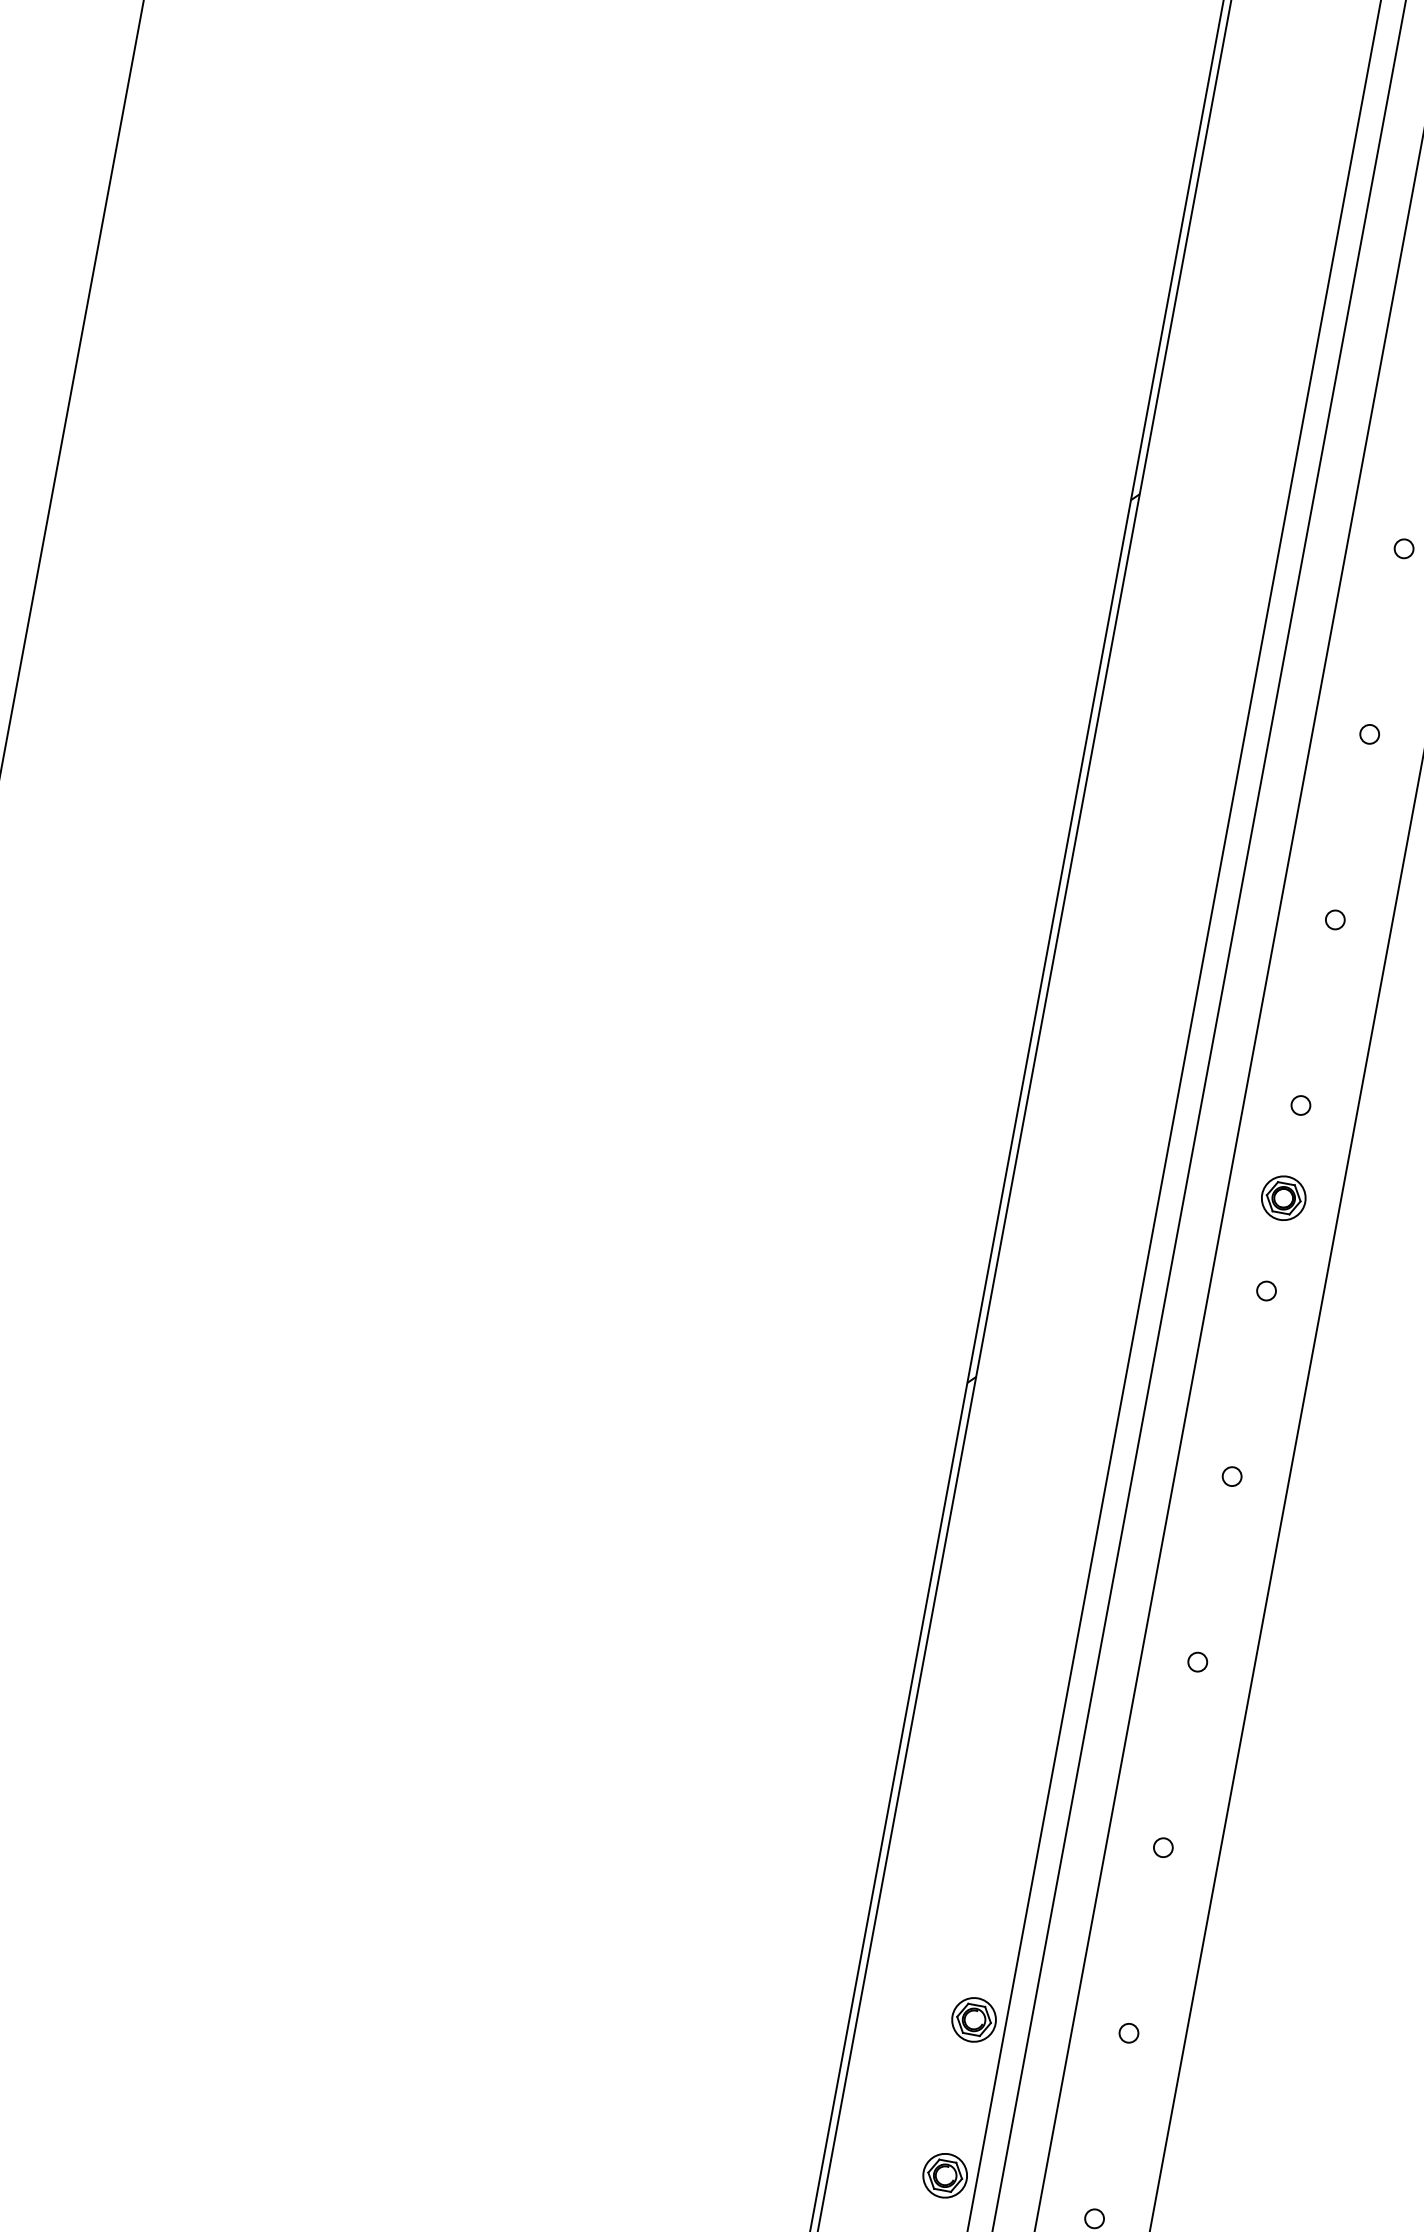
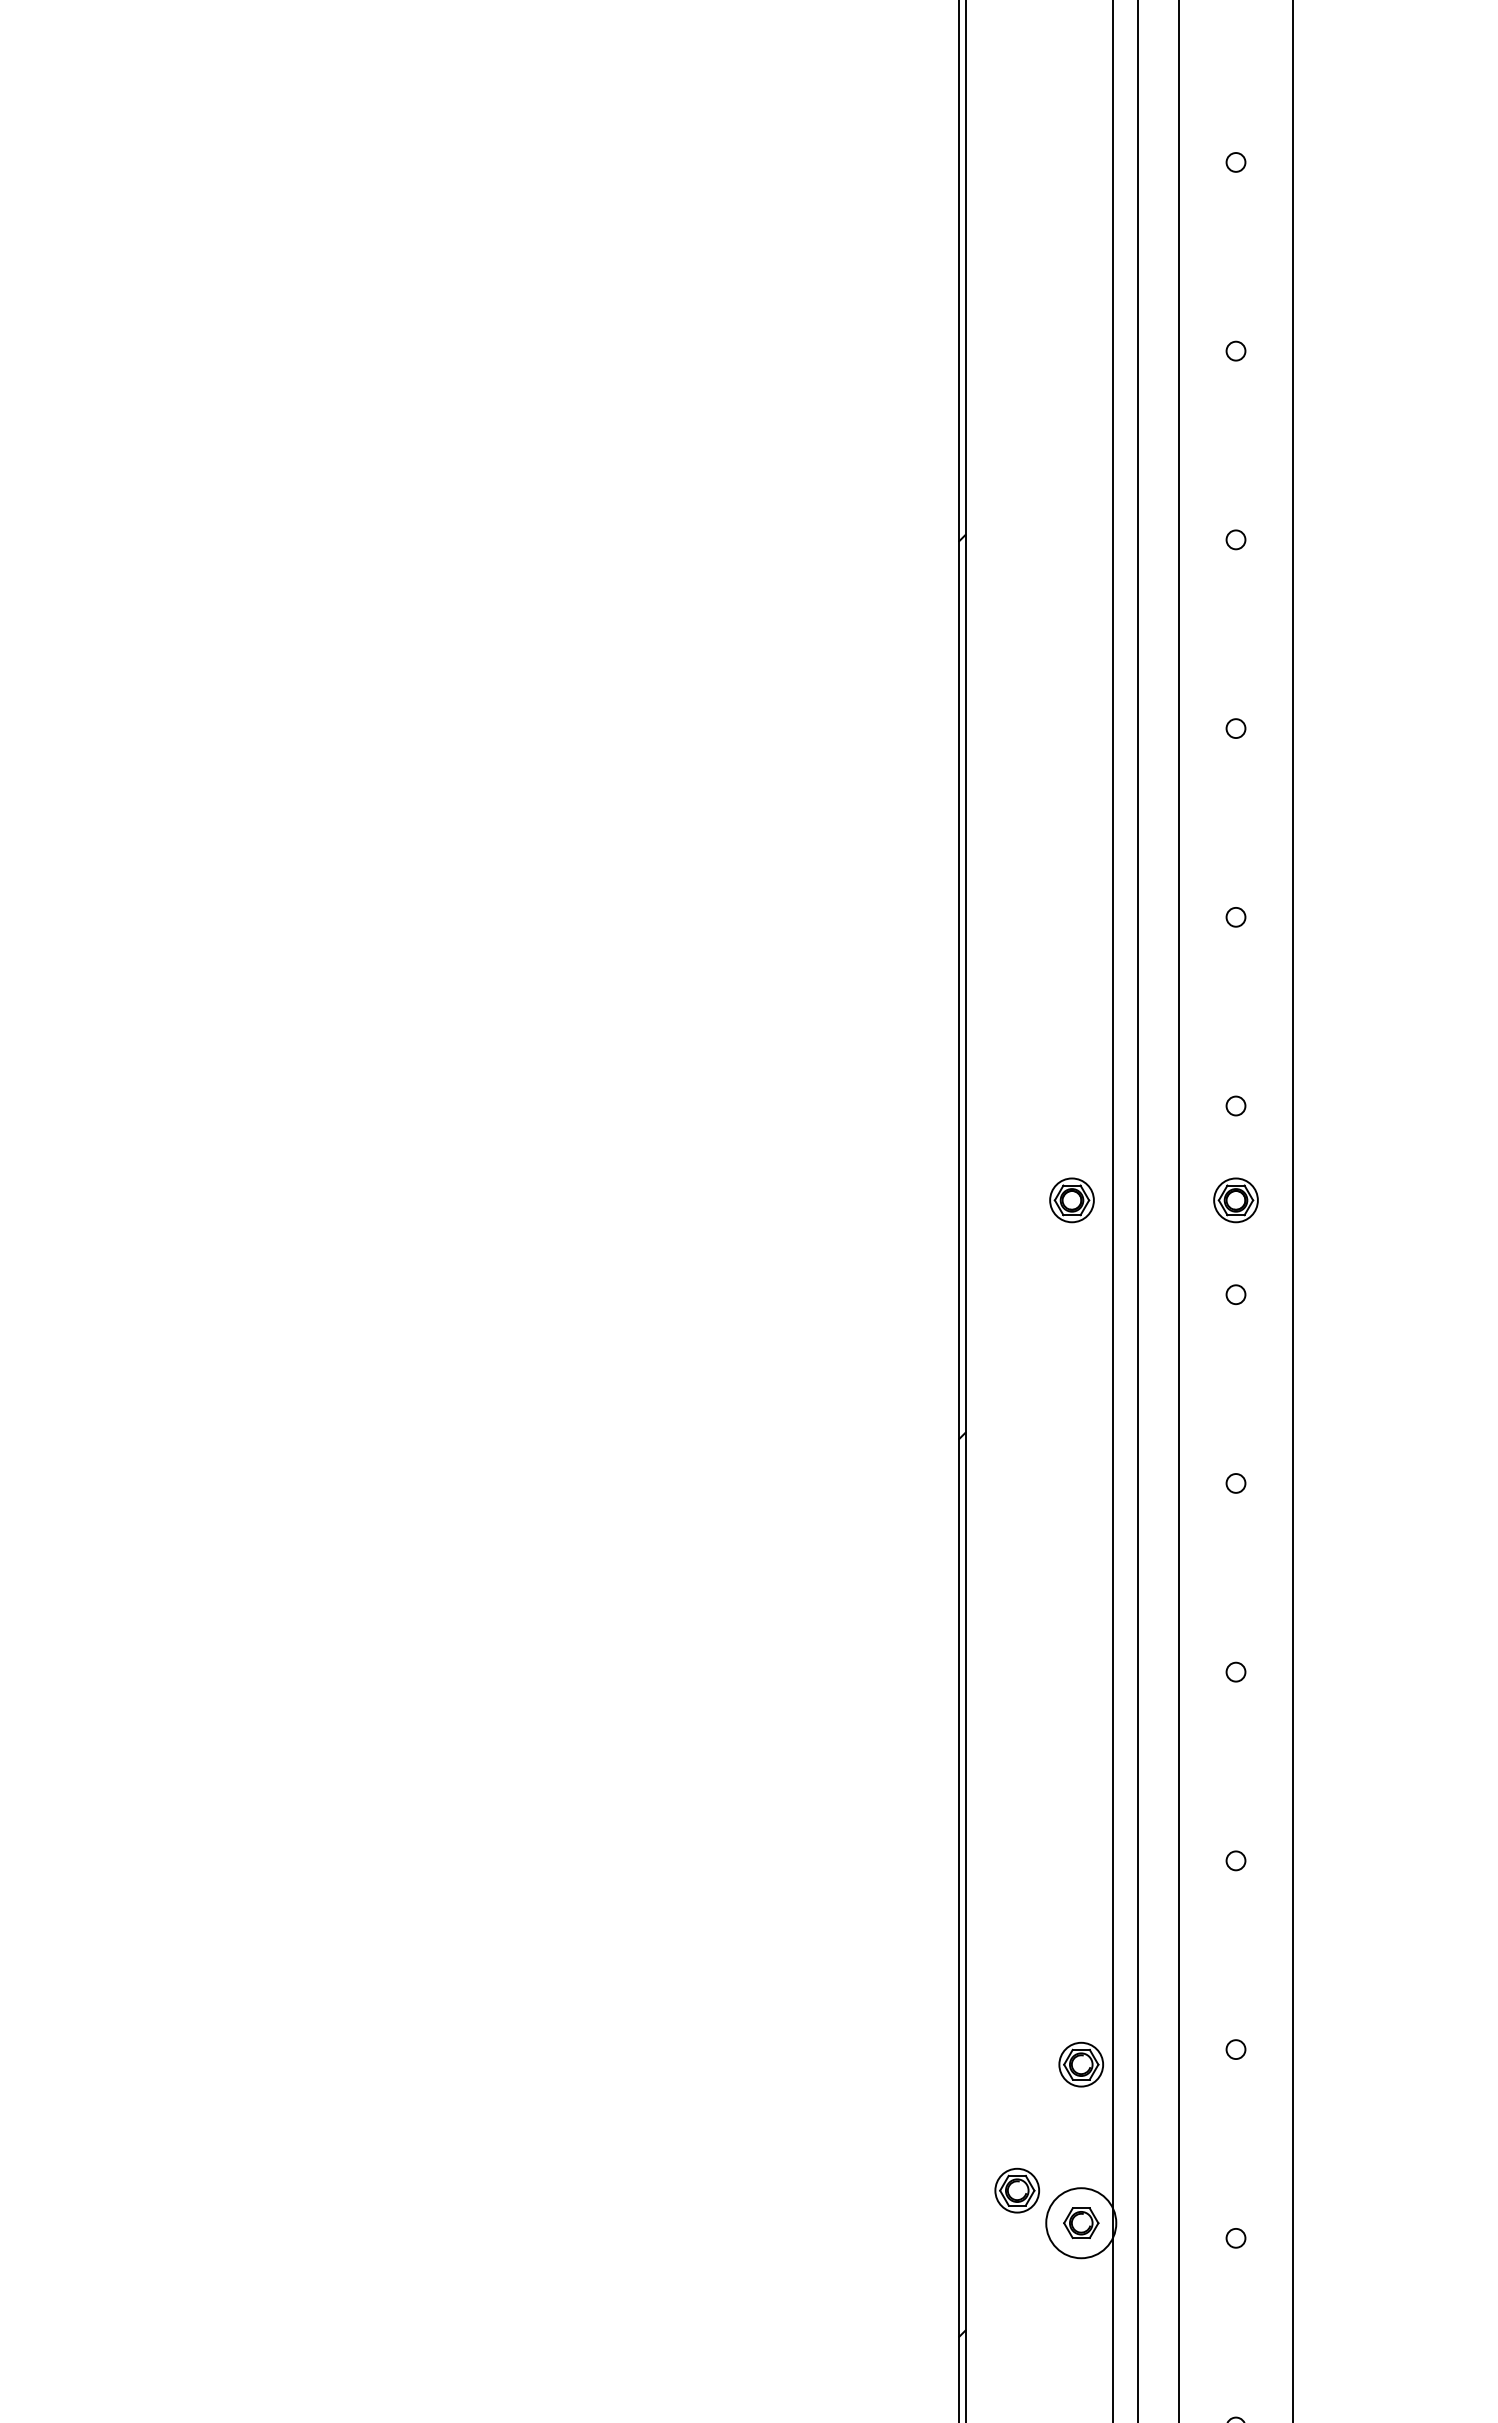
part: (1121, 1168) -> (1071, 1200), added
part: (887, 2131) -> (1016, 2190), added
circle: (945, 2176) -> (1081, 2223), size x1.6

